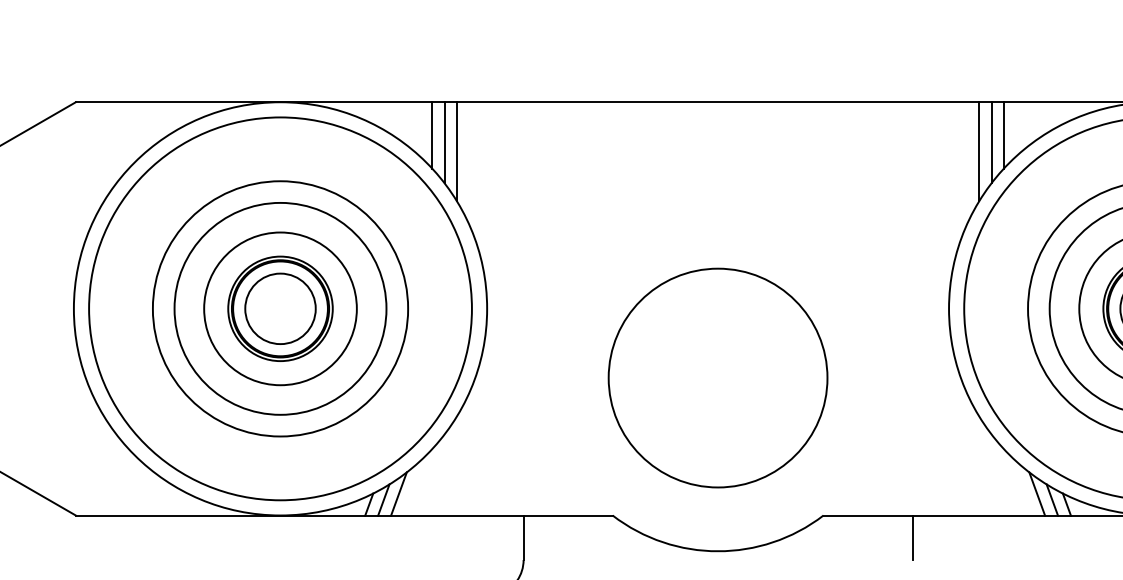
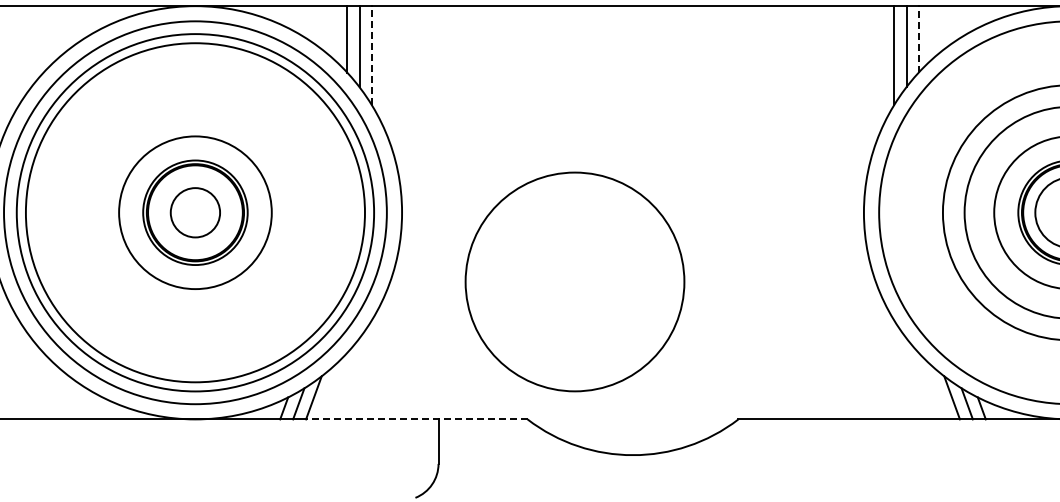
line: (1003, 135) -> (918, 39), solid -> dashed
line: (456, 151) -> (371, 55), solid -> dashed
circle: (280, 308) -> (195, 212), size x0.7
circle: (280, 308) -> (195, 212), size x1.4
circle: (280, 308) -> (195, 212), size x1.6
circle: (717, 377) -> (574, 281), moved
line: (501, 515) -> (416, 419), solid -> dashed
line: (912, 537) -> (827, 441), removed

